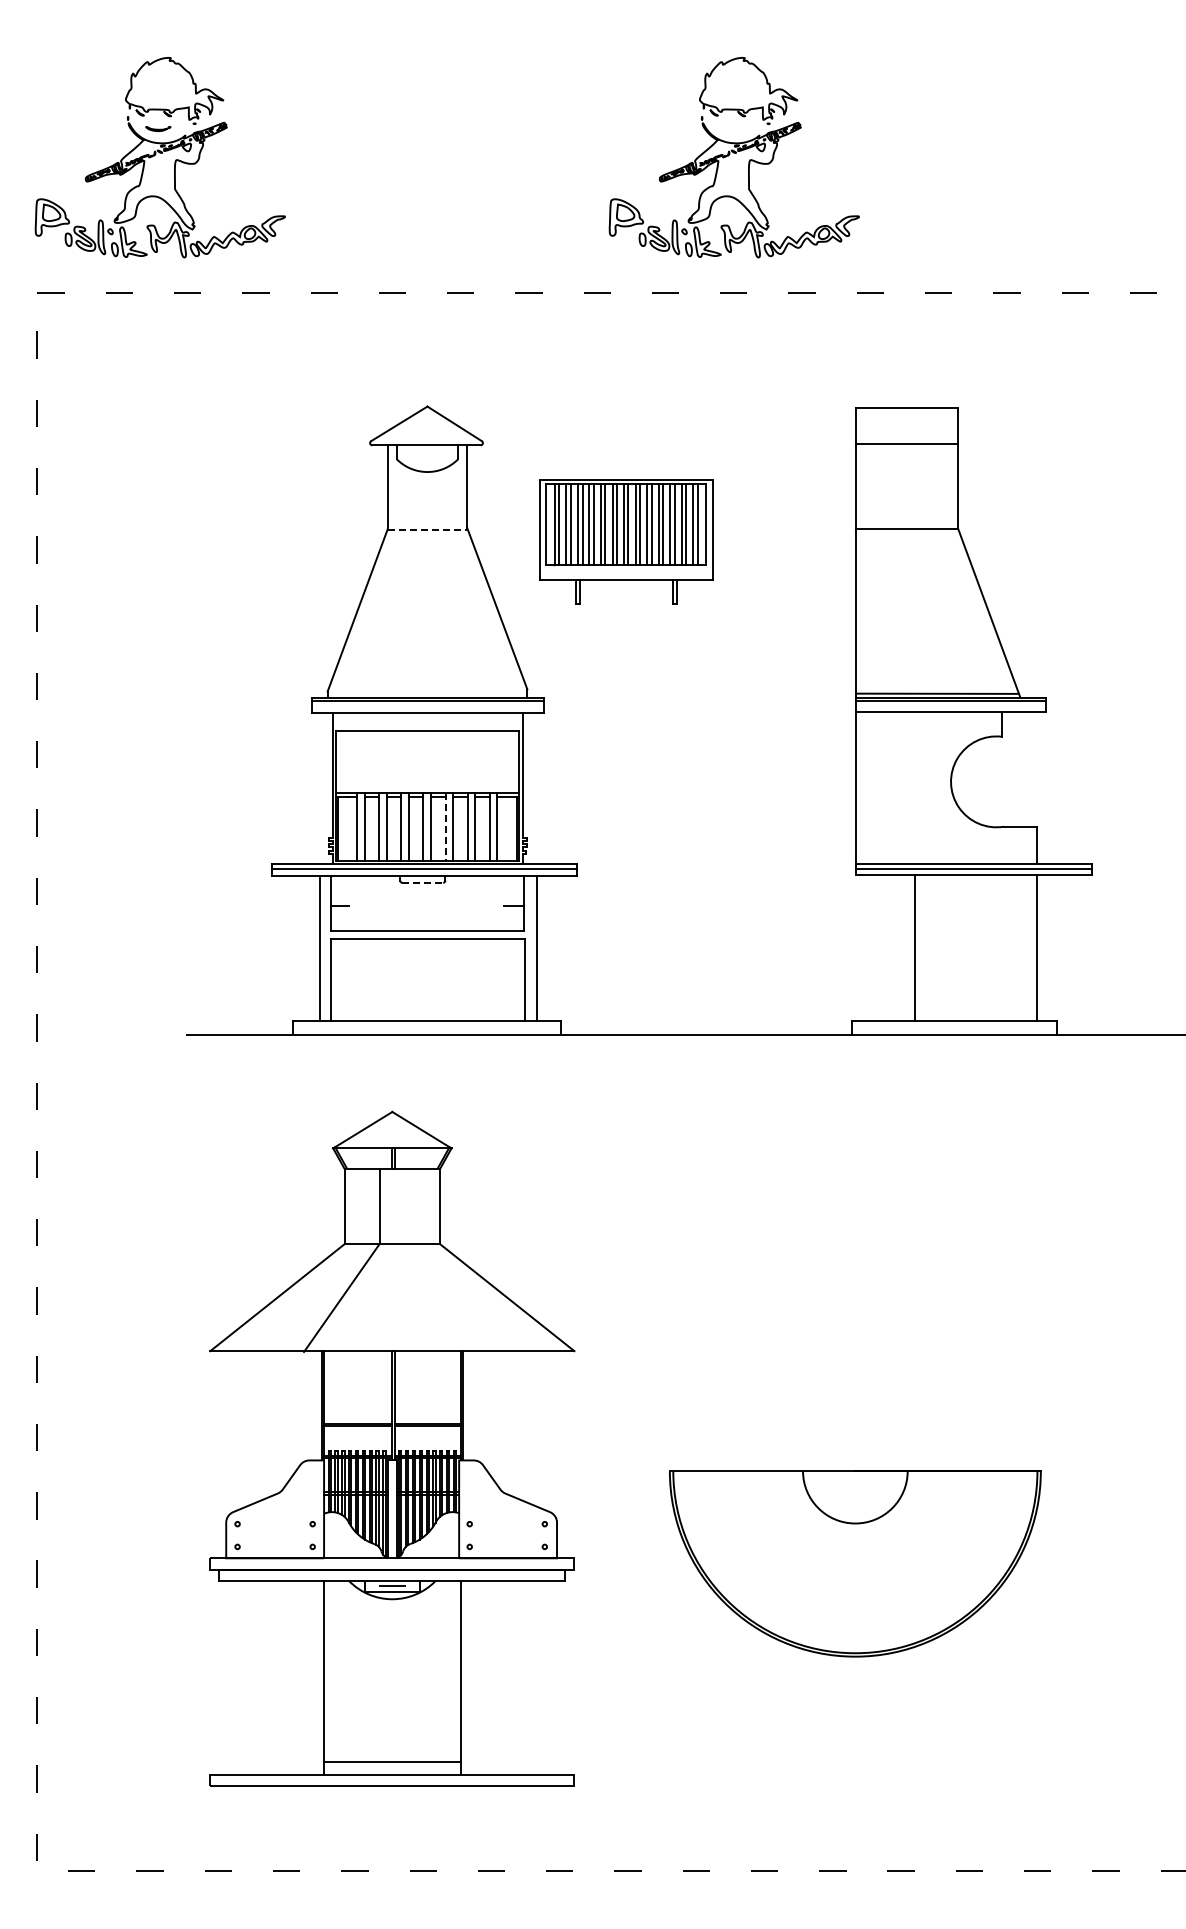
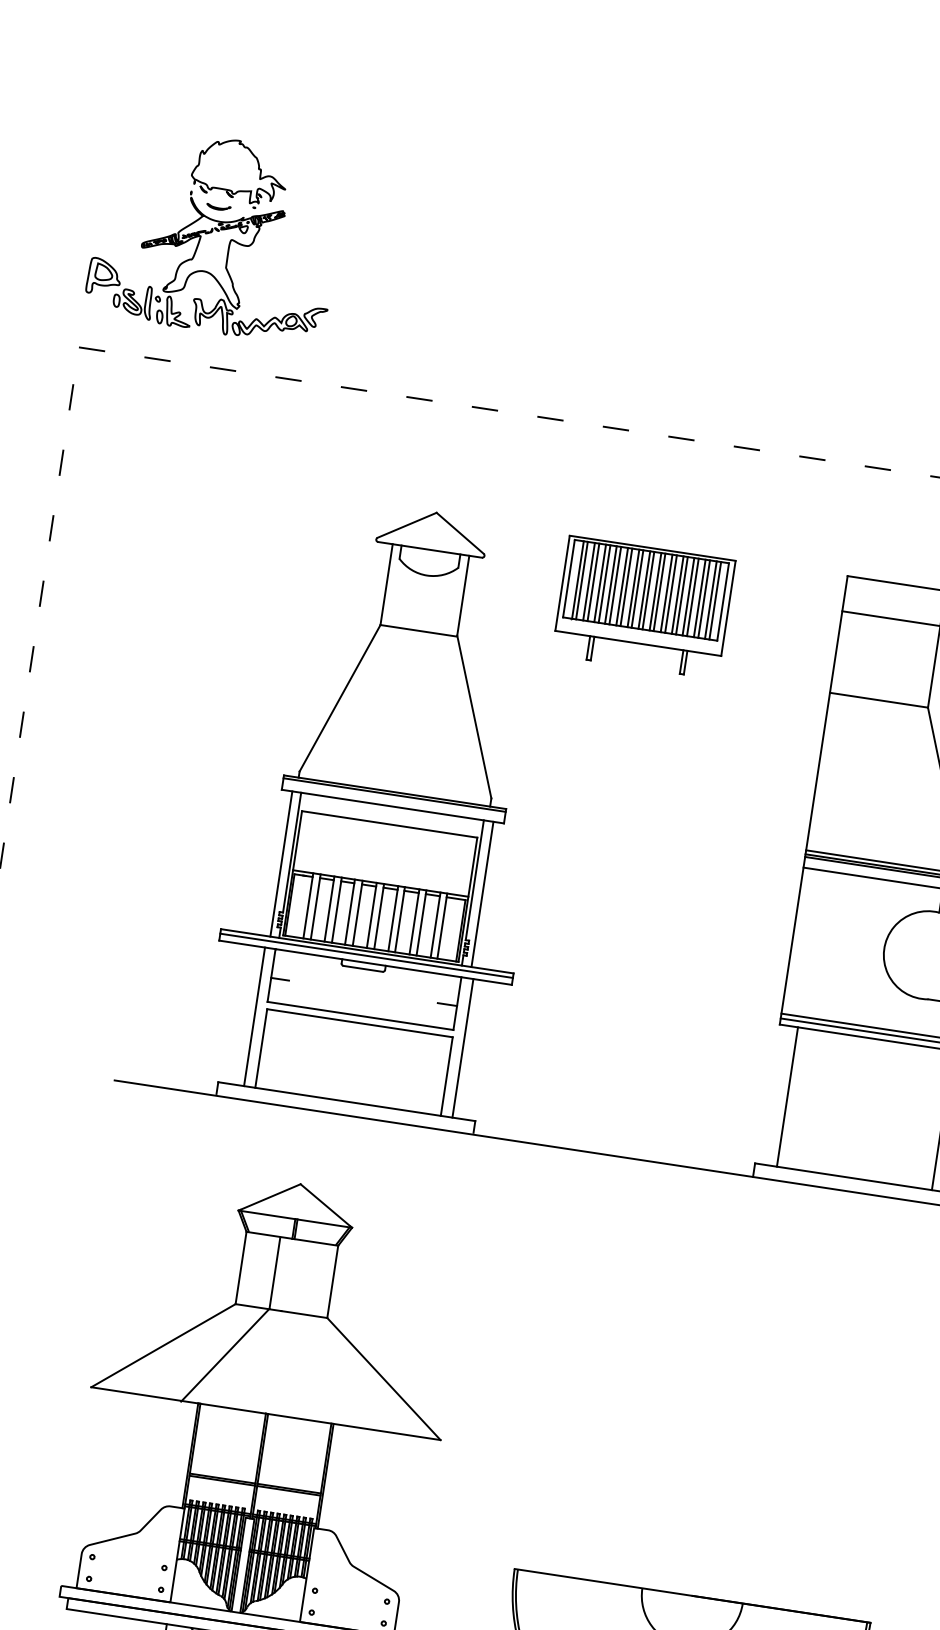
part: (733, 157) -> (766, 318), removed
line: (427, 529) -> (418, 630), dashed -> solid
part: (626, 541) -> (644, 606), moved
line: (323, 788) -> (281, 864), added
line: (533, 788) -> (482, 894), added
line: (445, 827) -> (392, 919), dashed -> solid
line: (423, 882) -> (363, 968), dashed -> solid
line: (915, 947) -> (787, 1096), moved

